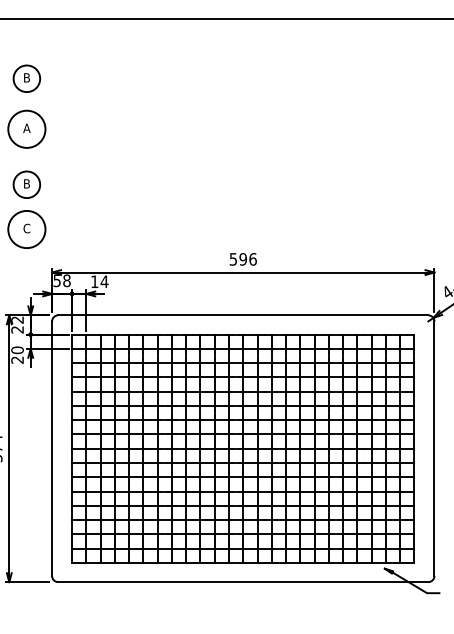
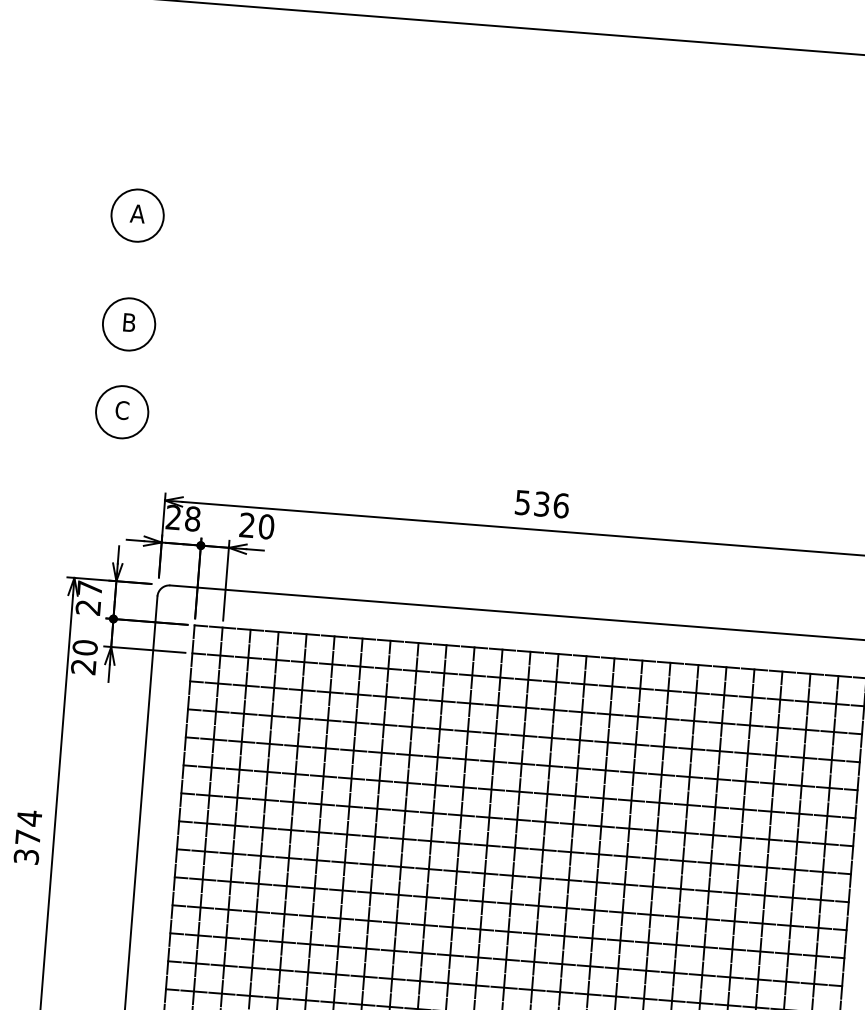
part: (26, 78) -> (144, 115), removed
circle: (26, 129) -> (136, 215), size x0.71
circle: (26, 229) -> (121, 412), size x0.71
text: (243, 259) -> (542, 504), 596 -> 536
text: (56, 280) -> (172, 516), 58 -> 28
text: (99, 281) -> (256, 525), 14 -> 20
text: (17, 319) -> (89, 587), 22 -> 27

